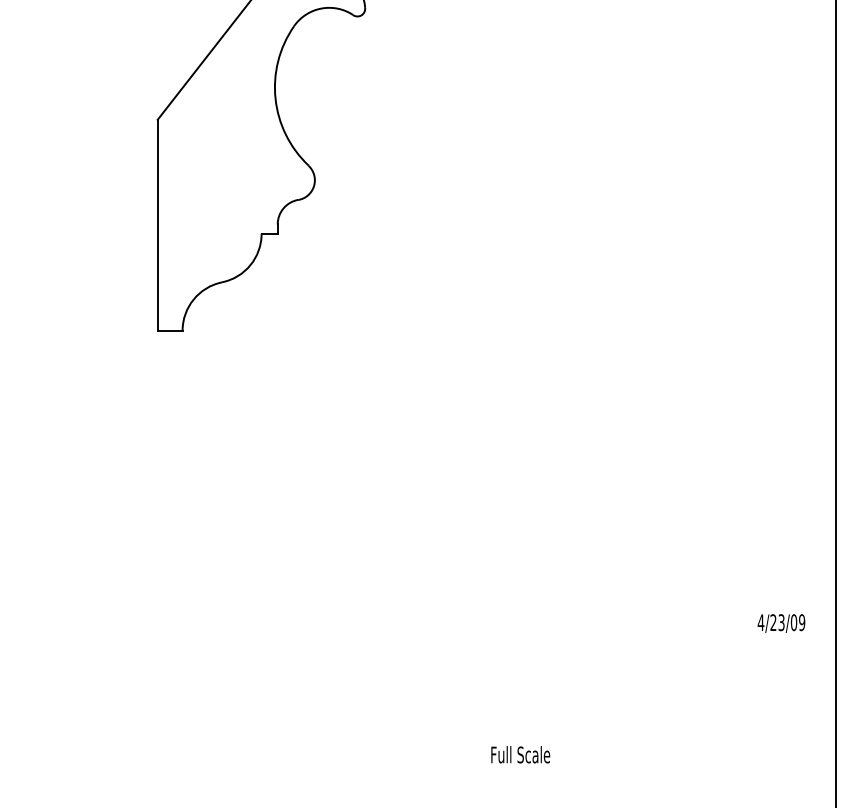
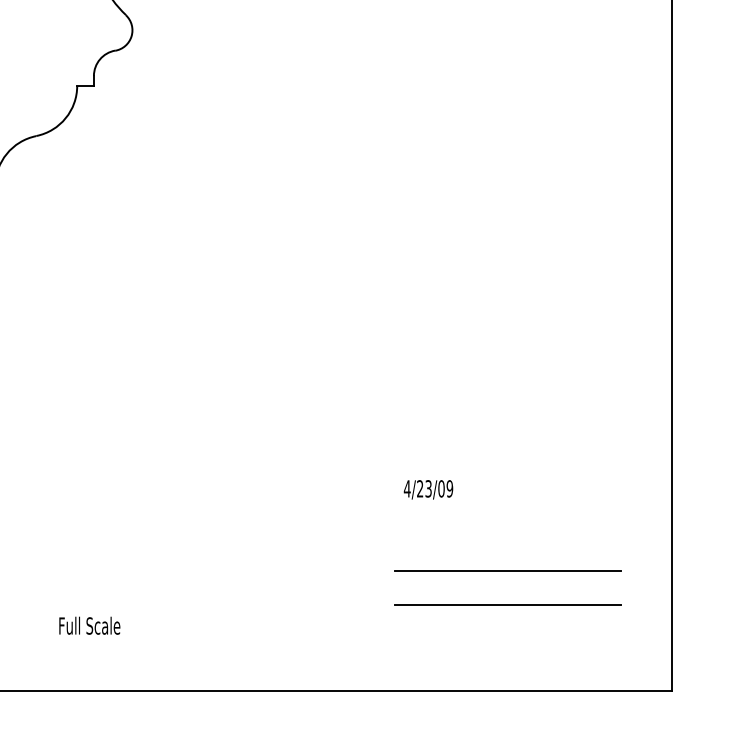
text: (781, 623) -> (428, 489), moved
line: (676, 701) -> (507, 570), added
line: (676, 734) -> (507, 604), added
text: (520, 754) -> (89, 625), moved

